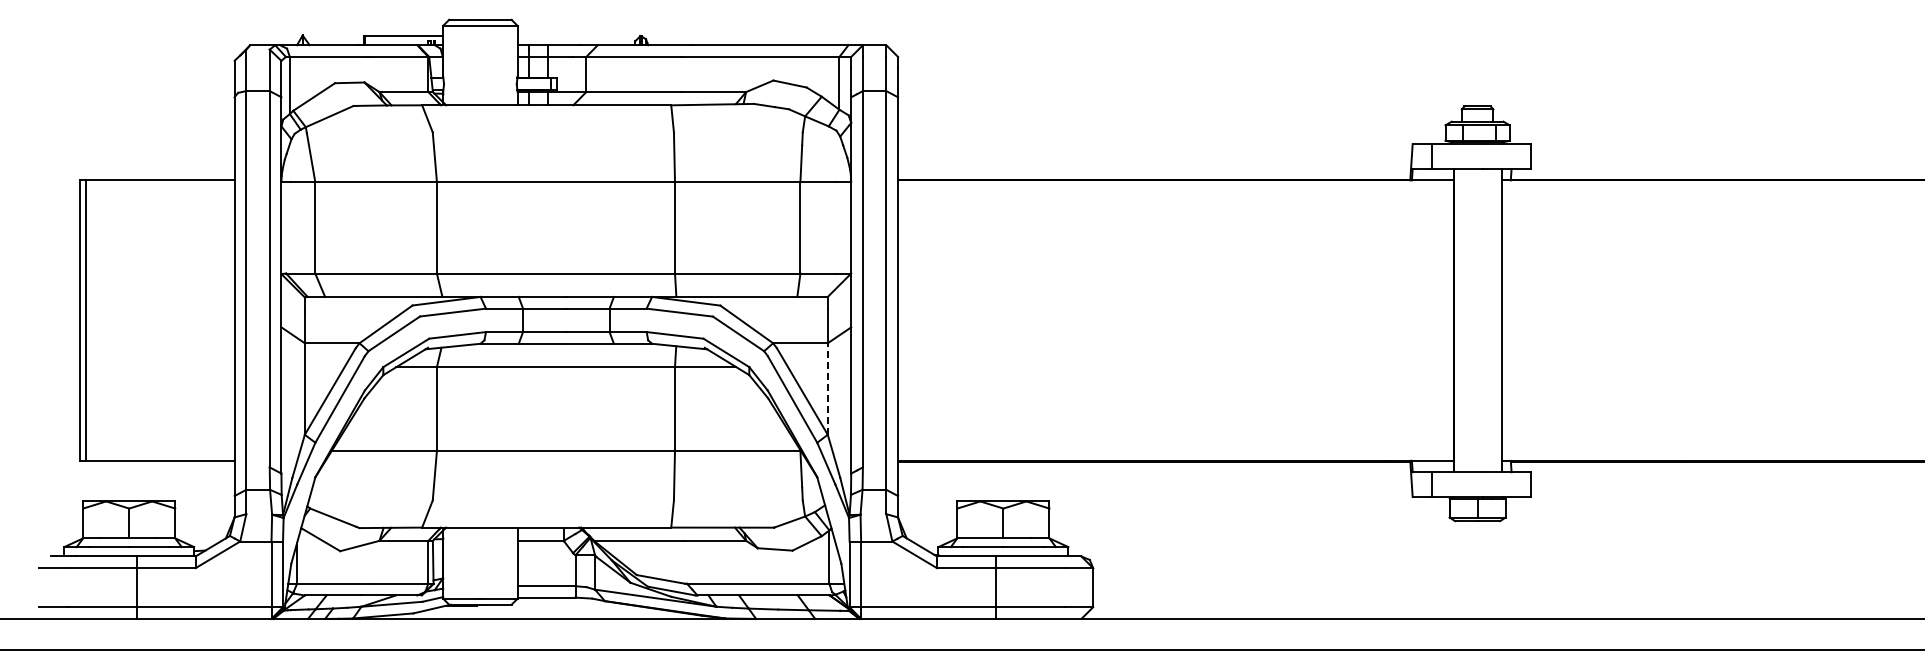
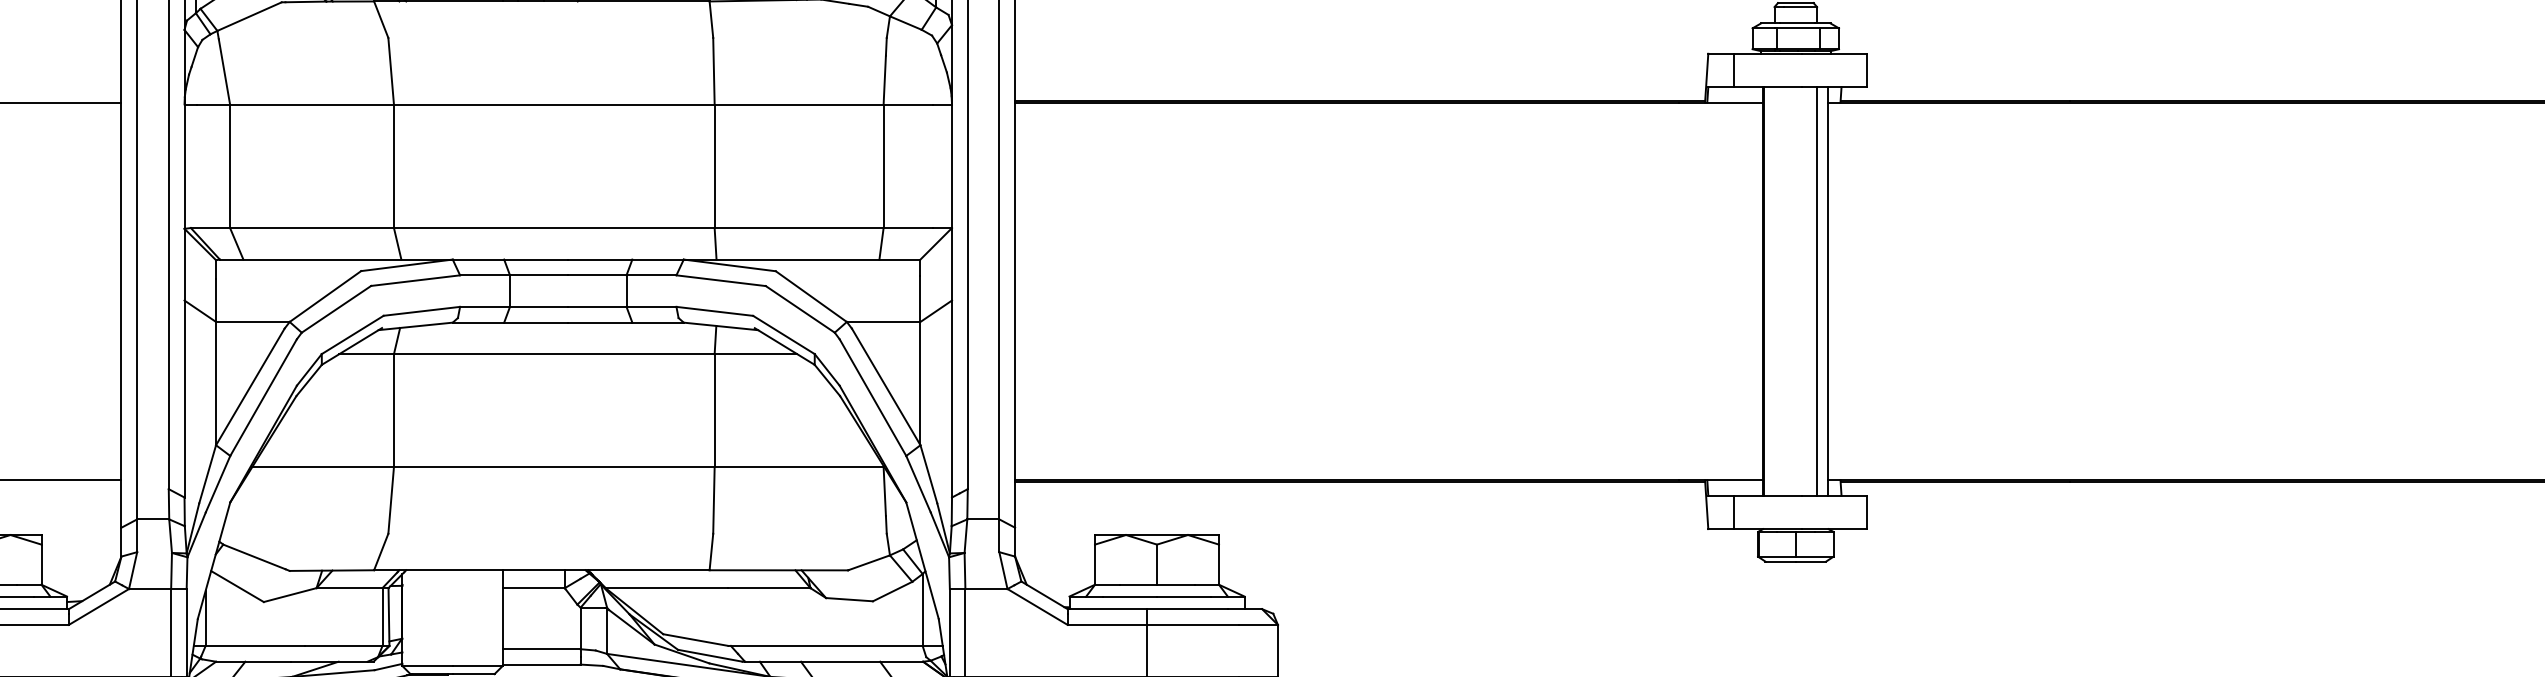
line: (1493, 320) -> (1817, 291), added
line: (827, 389) -> (920, 384), dashed -> solid

